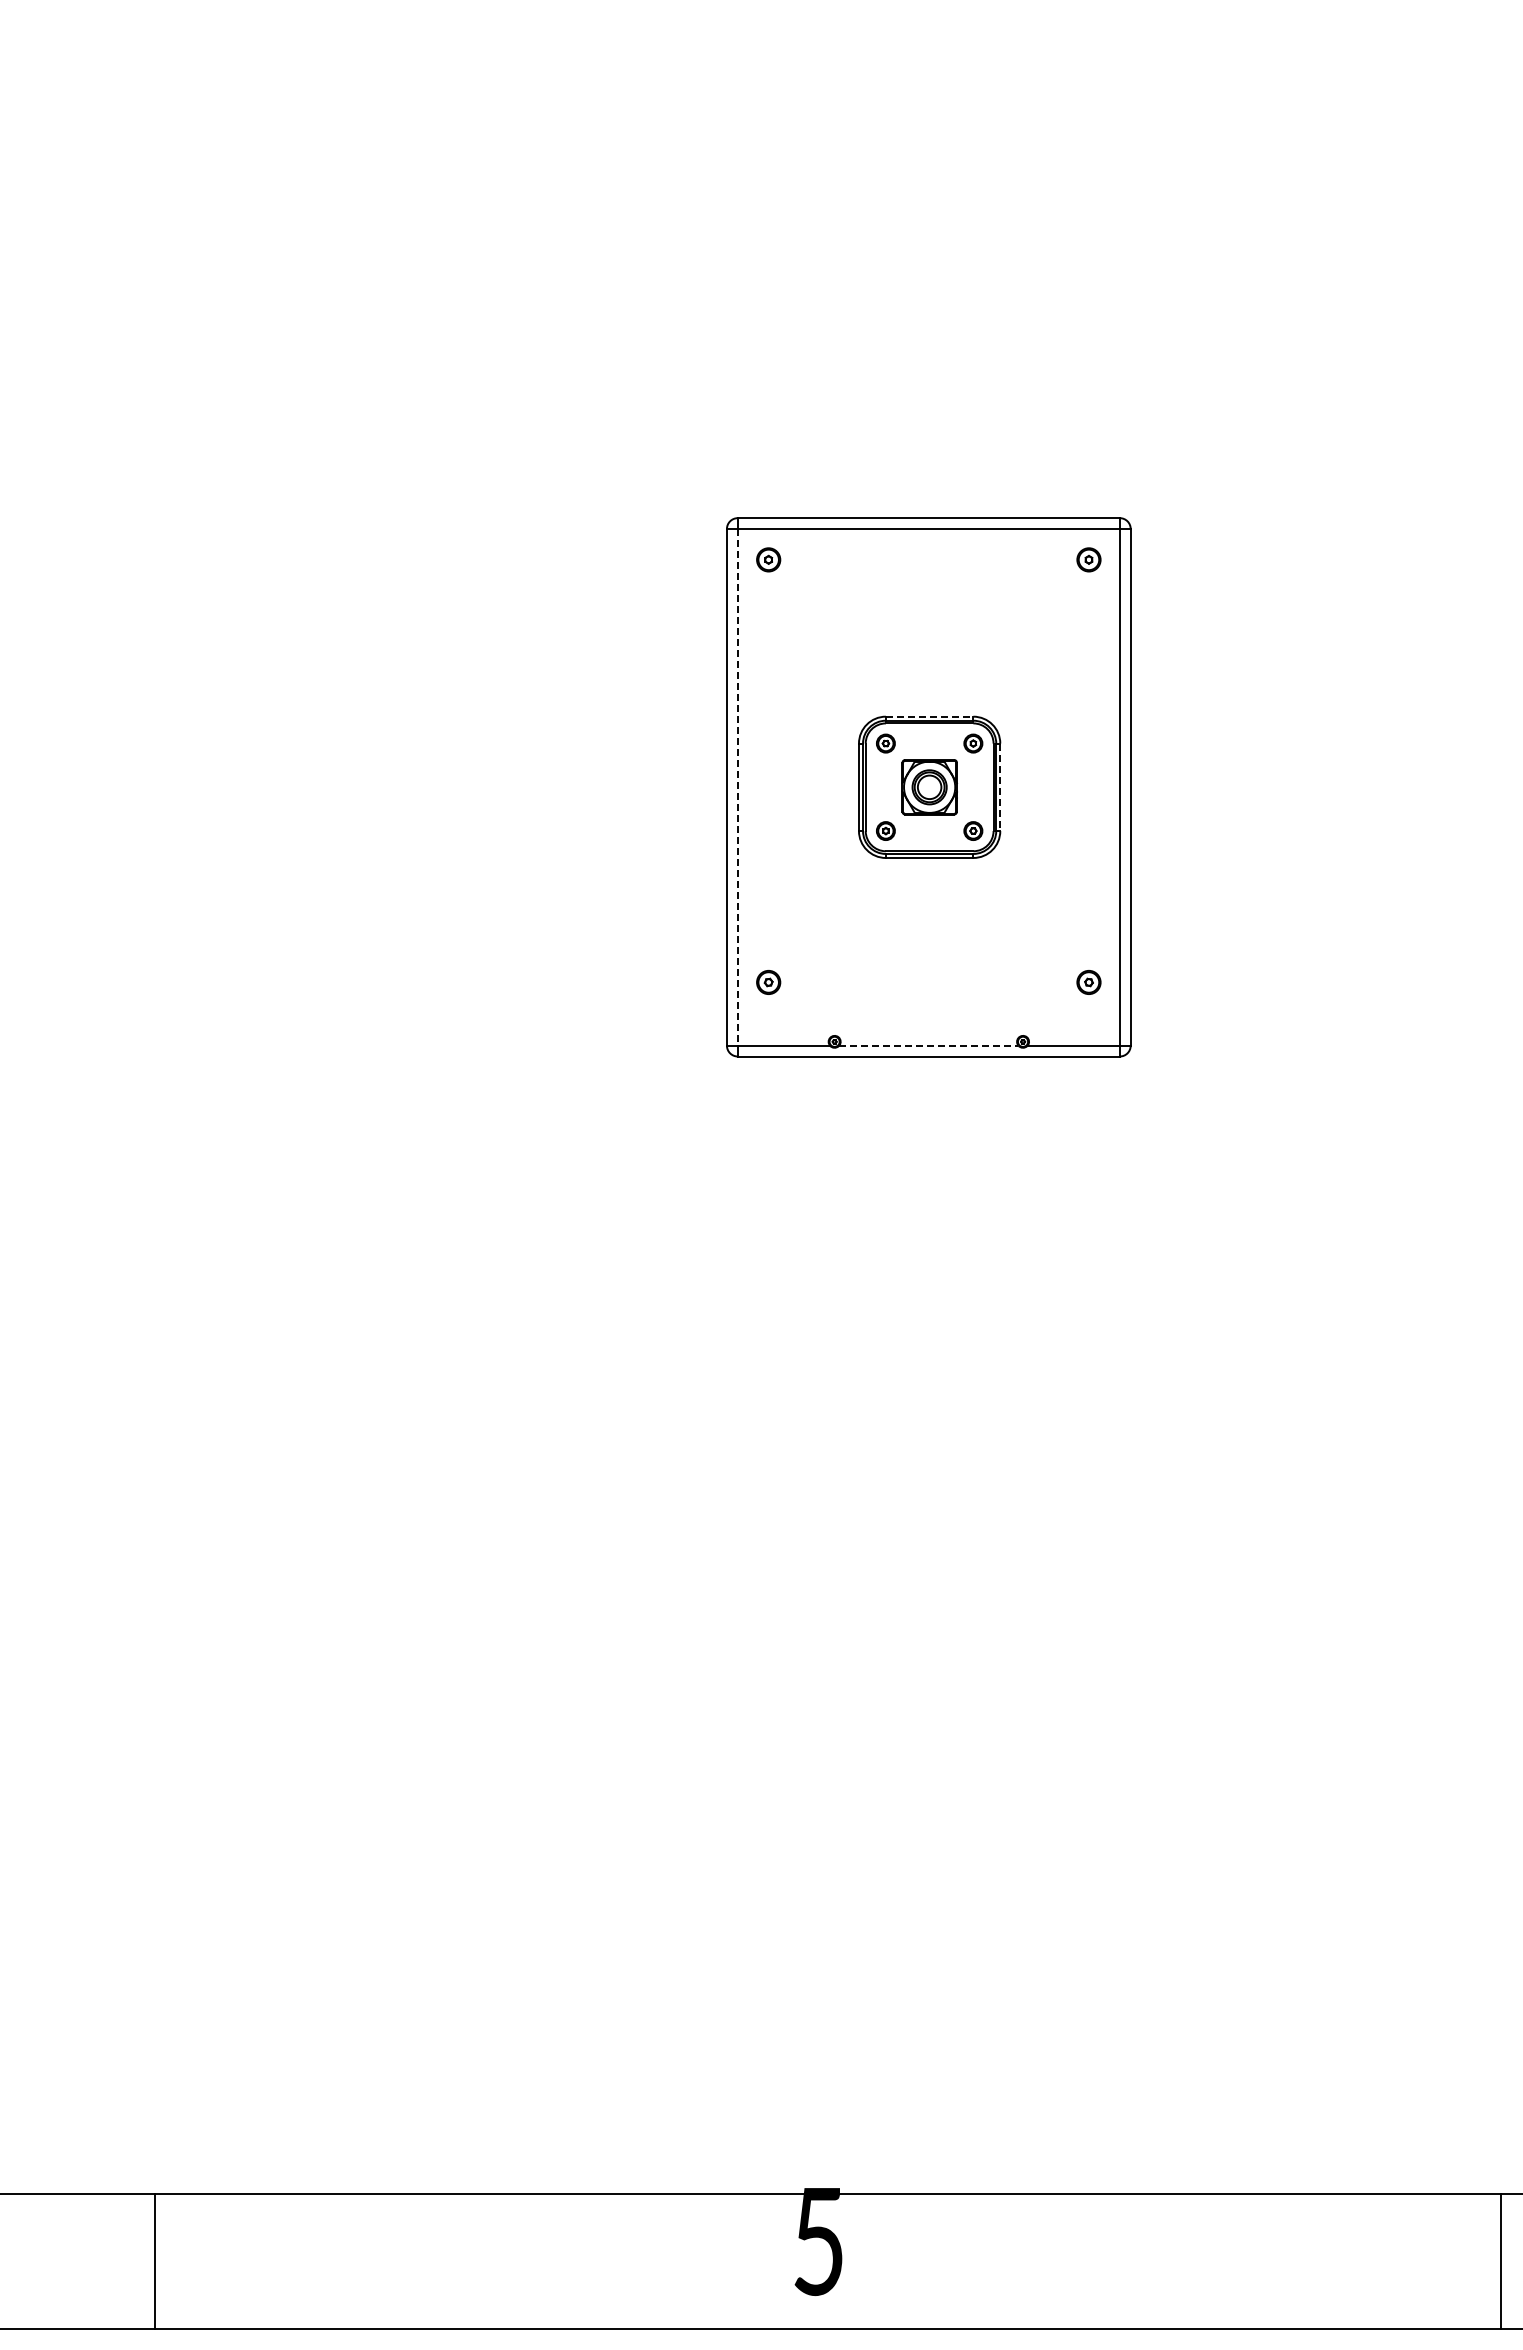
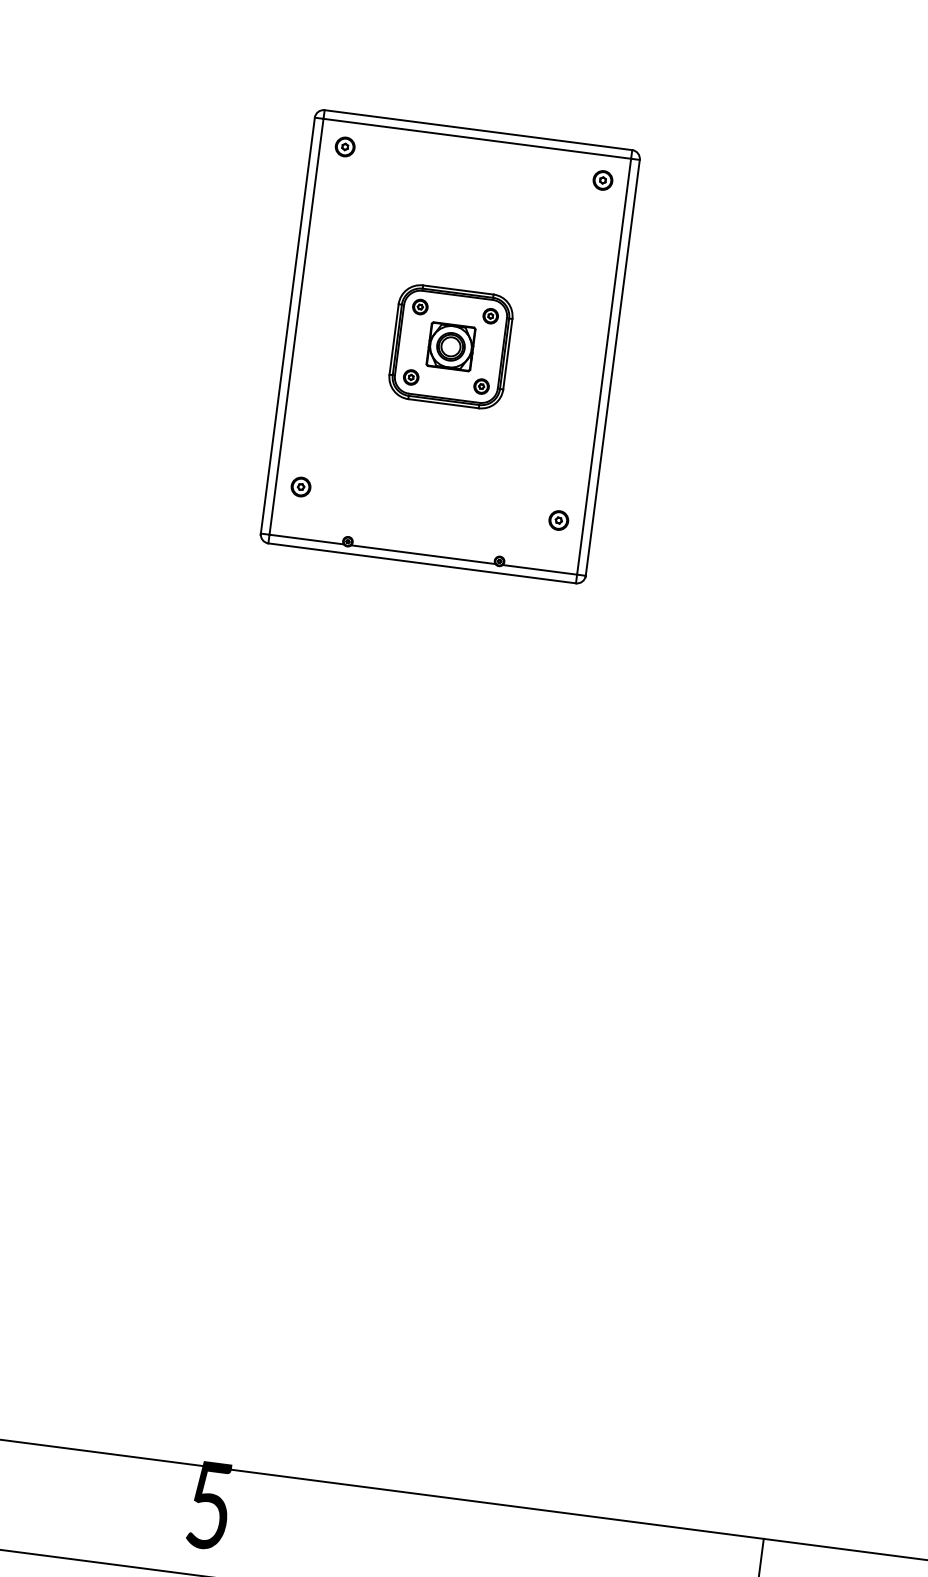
line: (929, 716) -> (458, 289), dashed -> solid
line: (737, 787) -> (296, 326), dashed -> solid
line: (1000, 787) -> (507, 354), dashed -> solid
line: (928, 1045) -> (423, 554), dashed -> solid

